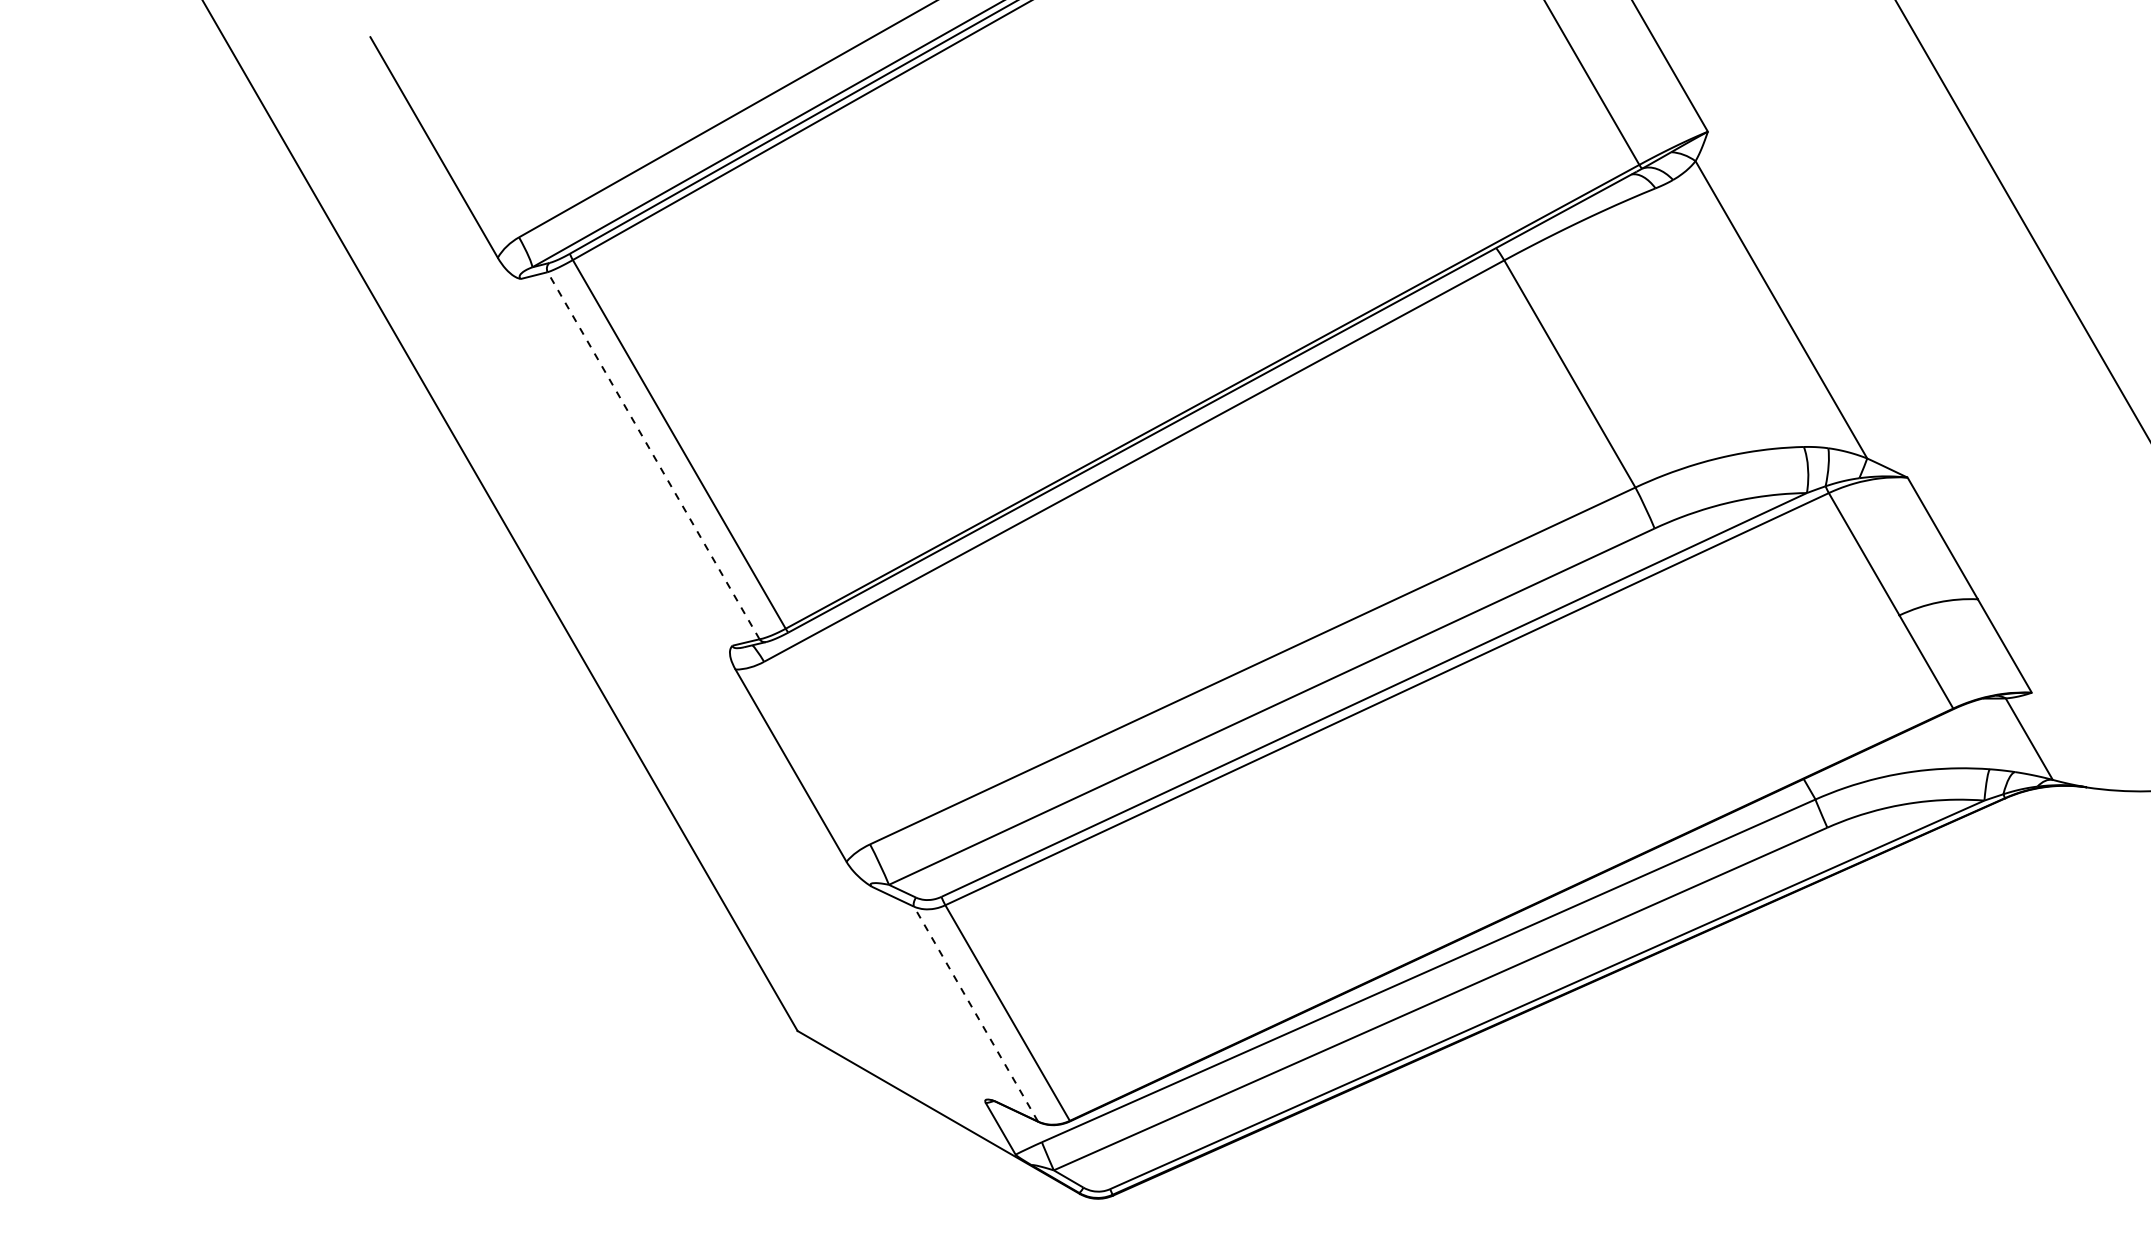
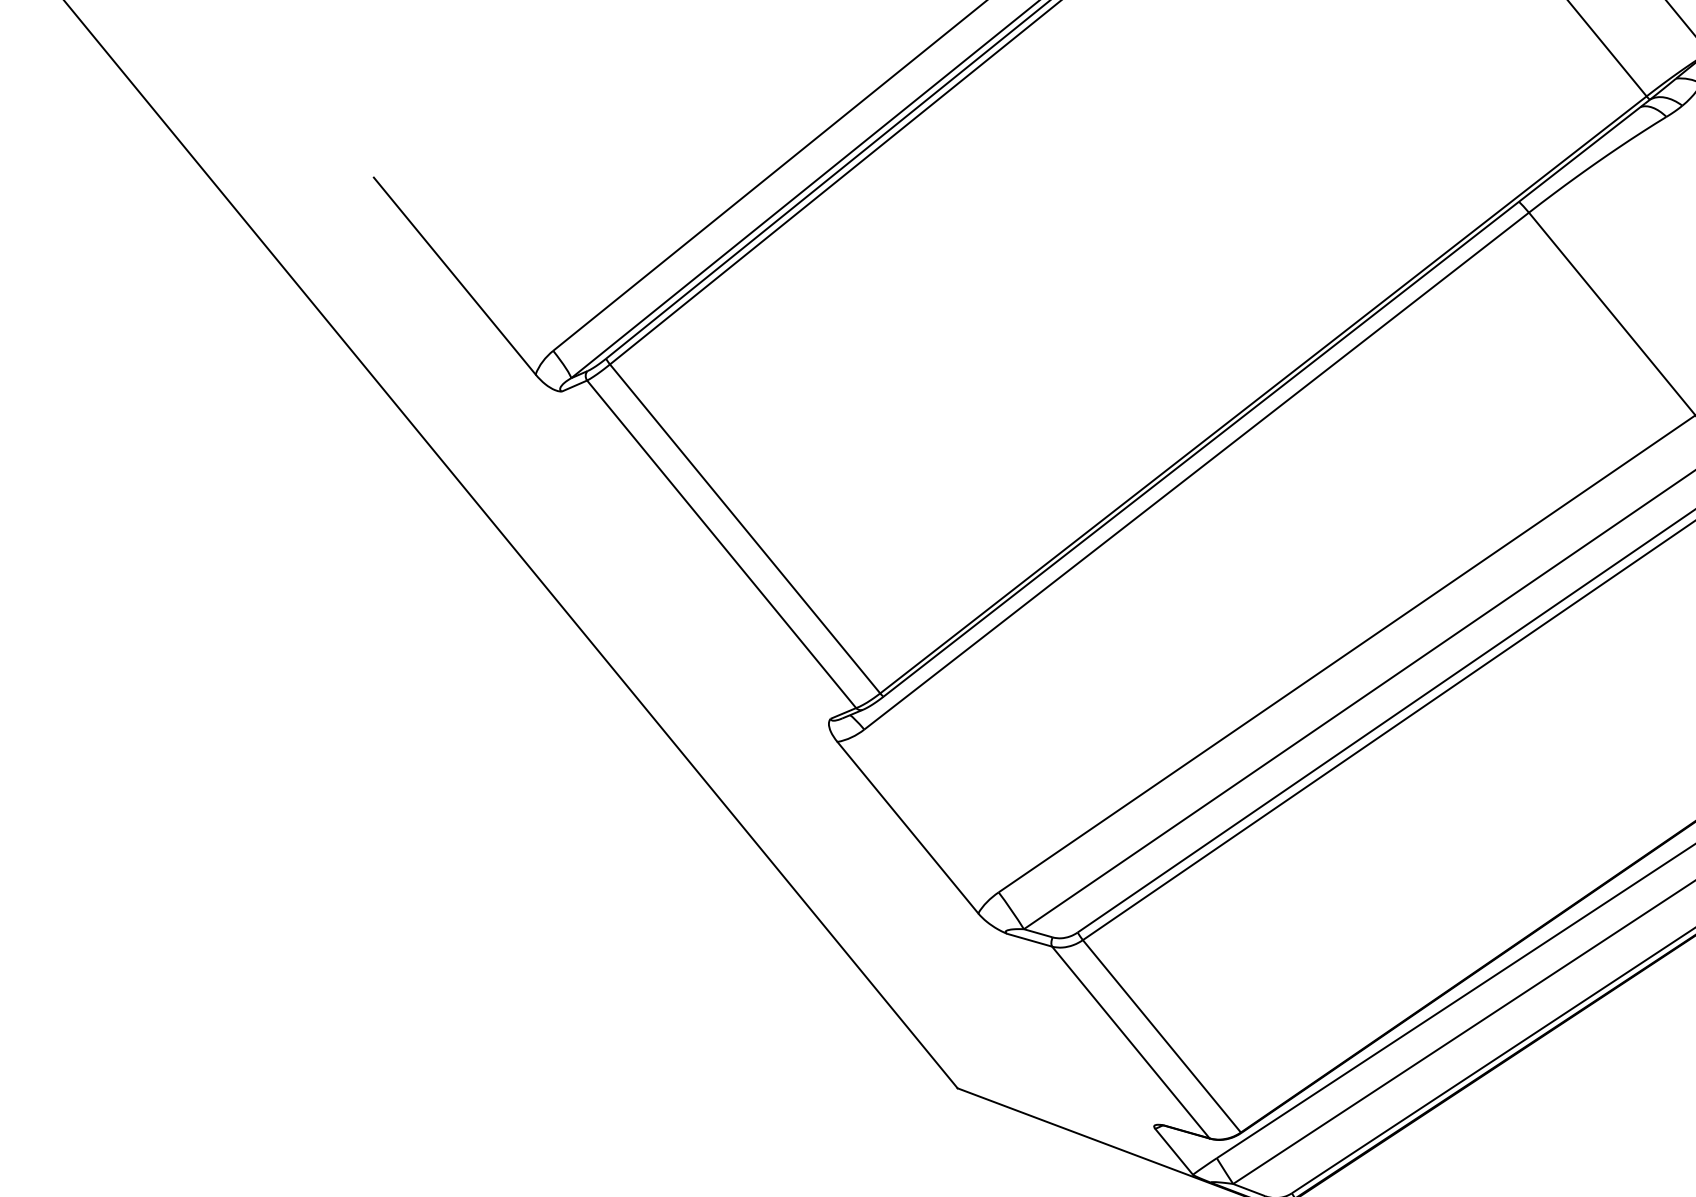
line: (653, 455) -> (721, 544), dashed -> solid
line: (975, 1013) -> (1130, 1042), dashed -> solid

